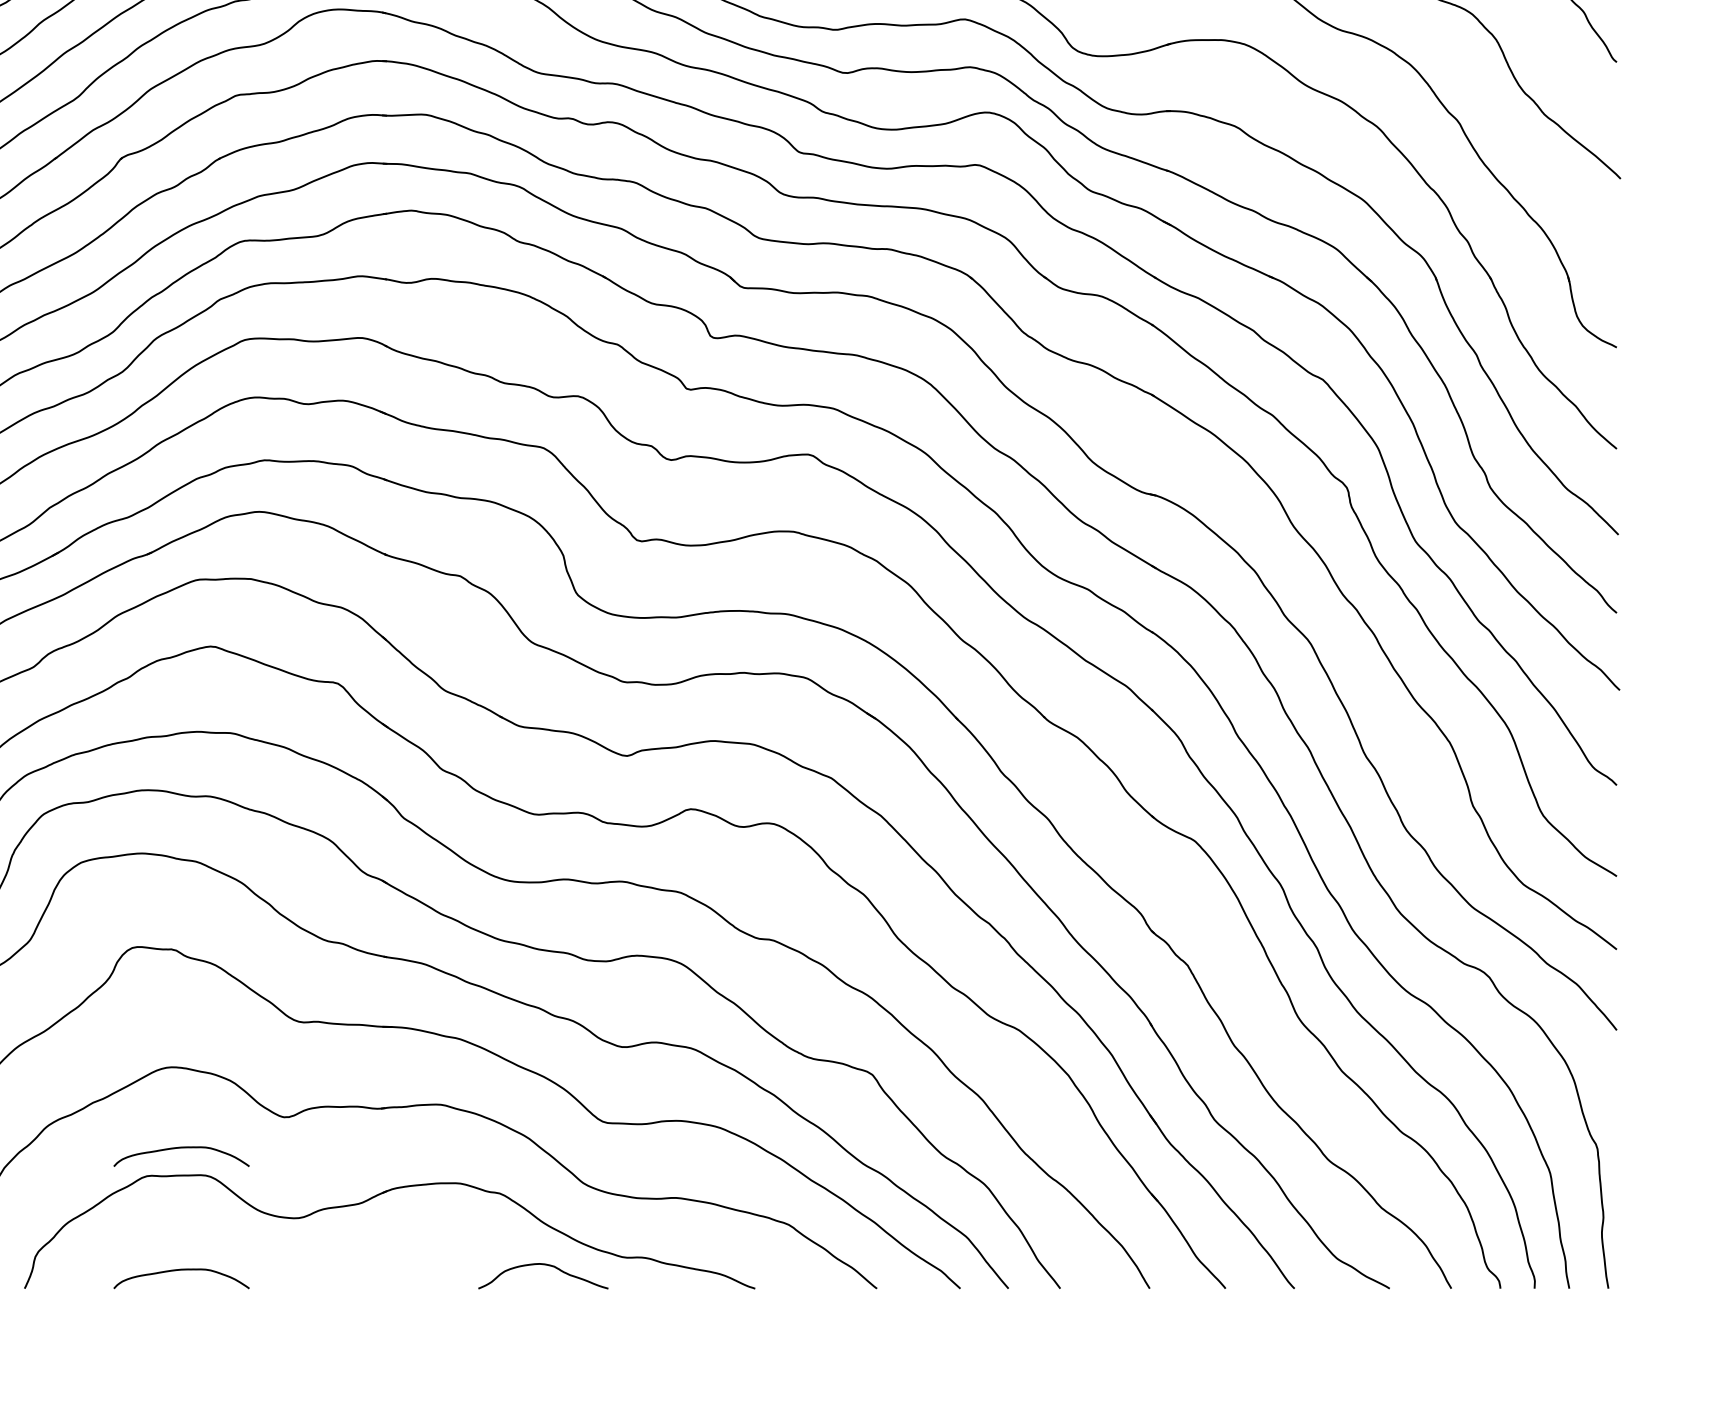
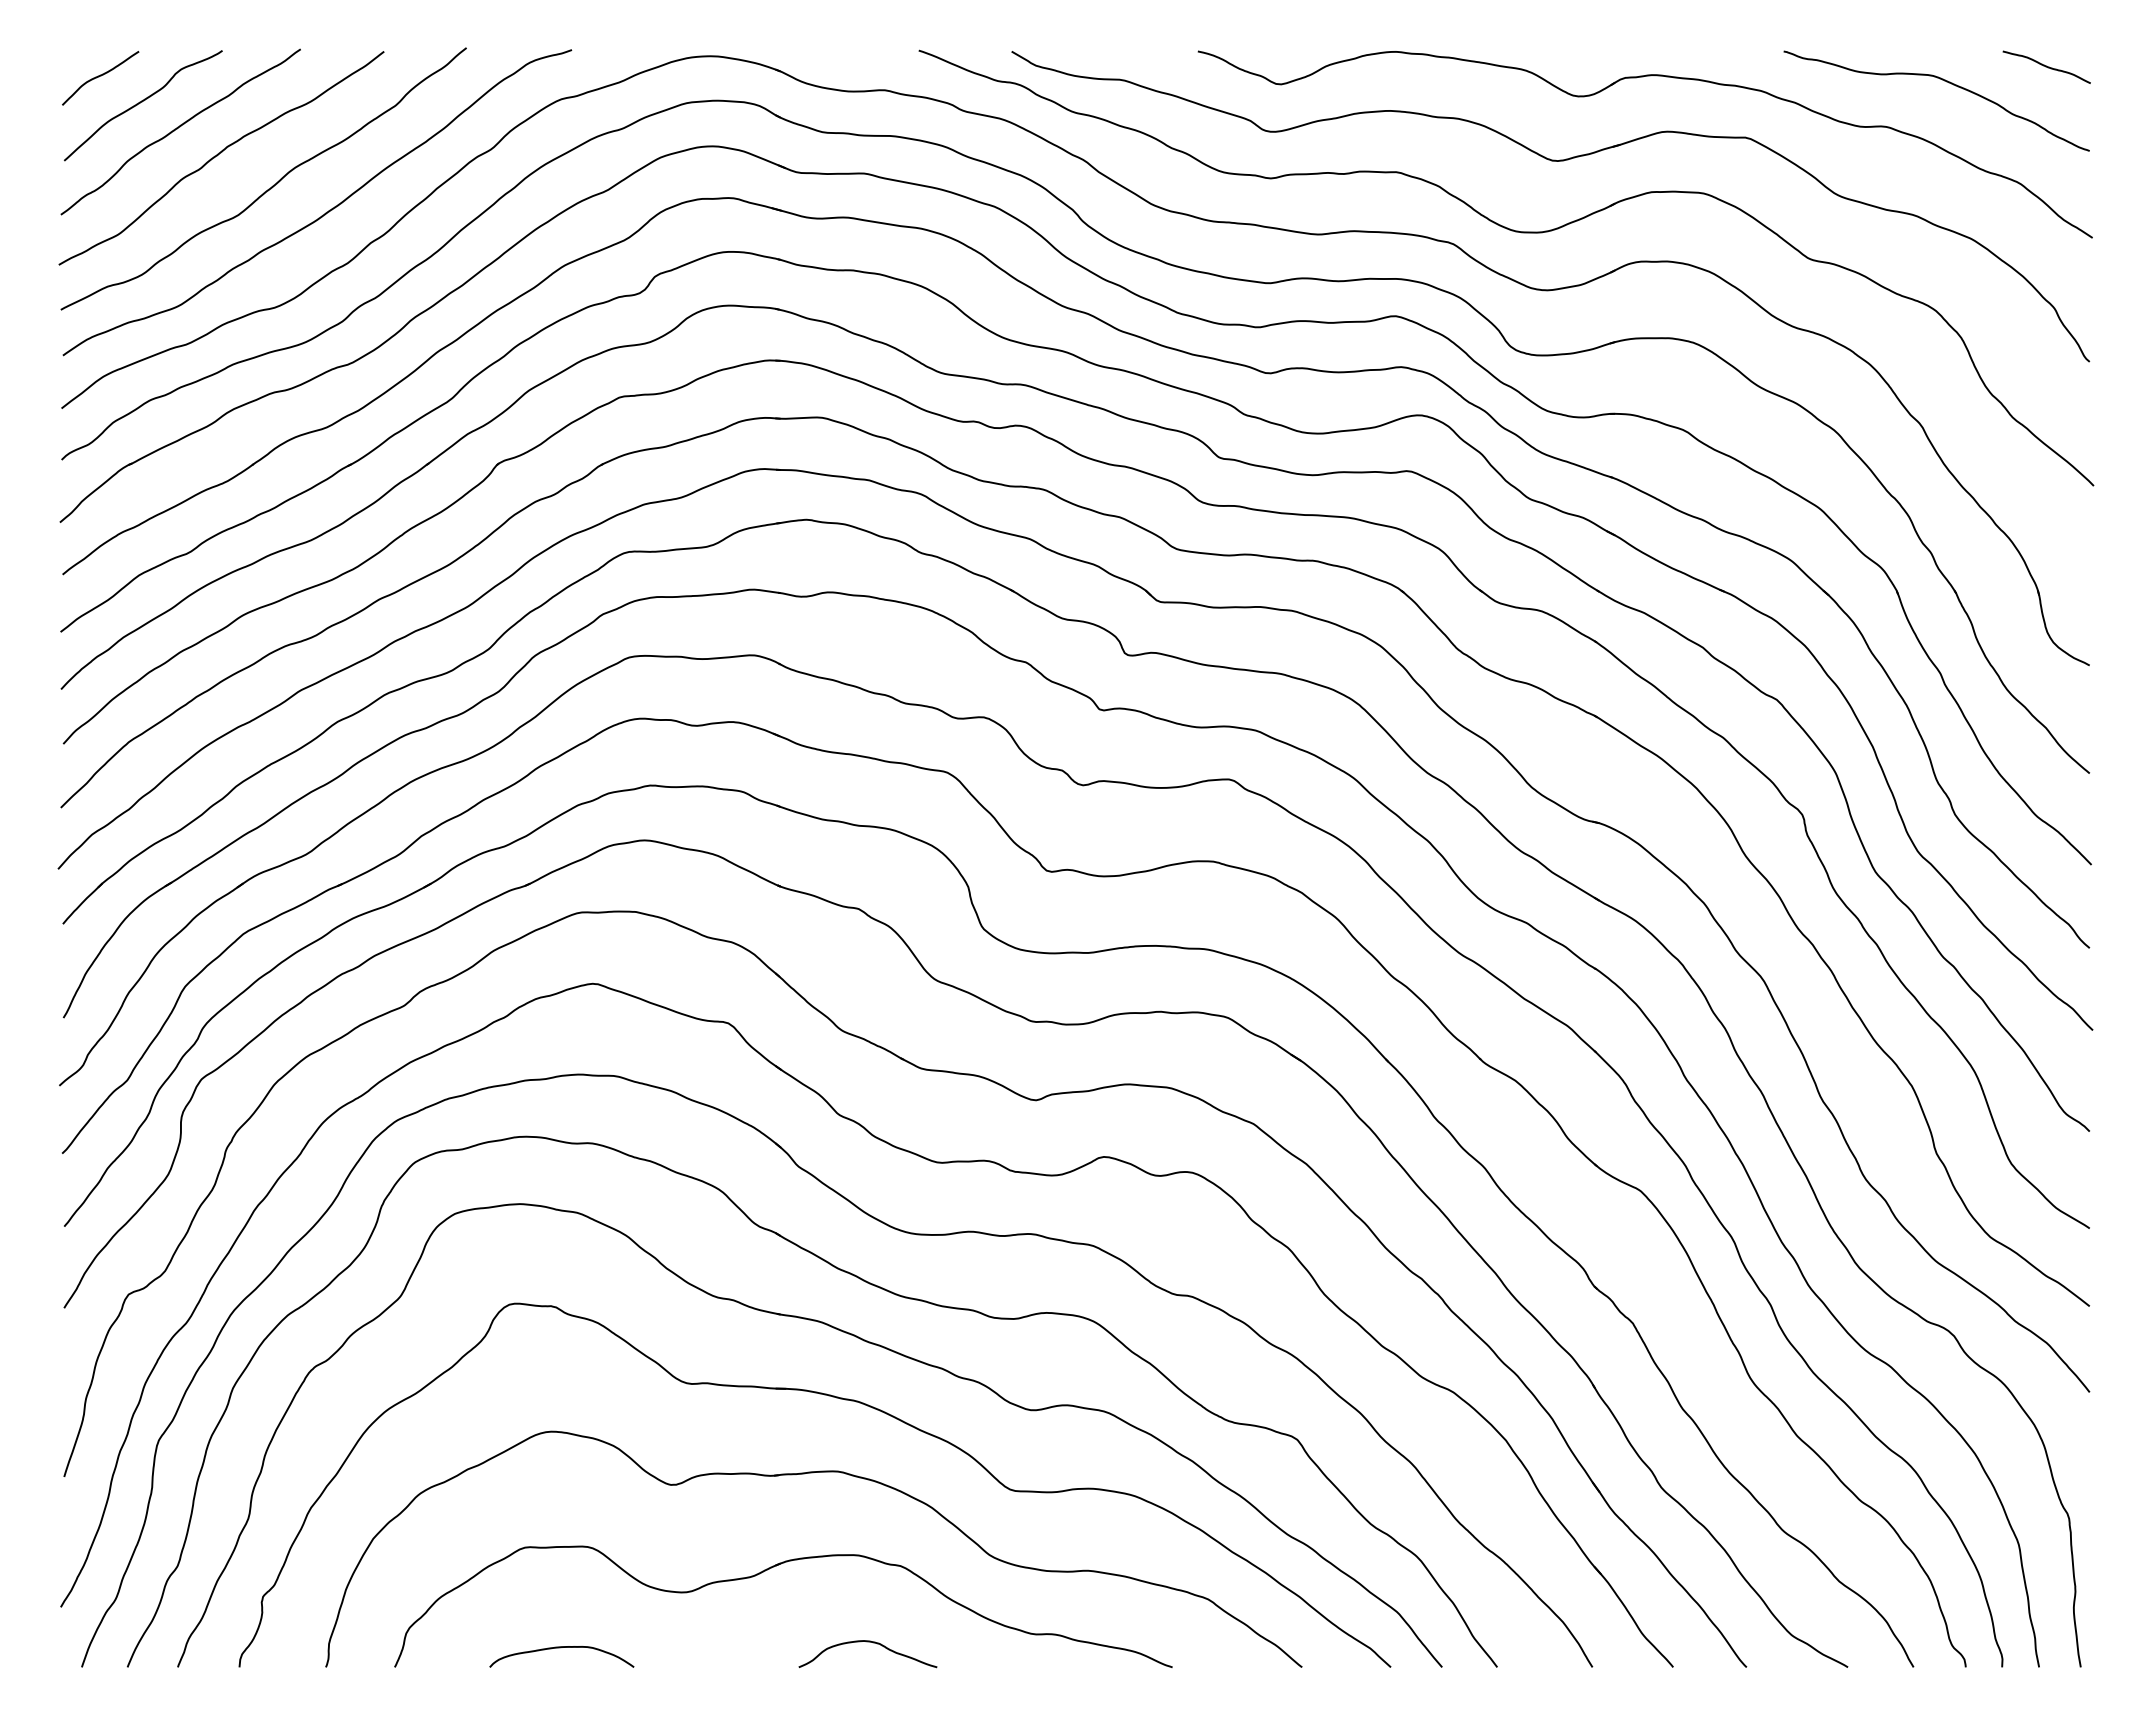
curve: (180, 1148) -> (560, 1518), removed
curve: (542, 1265) -> (867, 1642), moved

